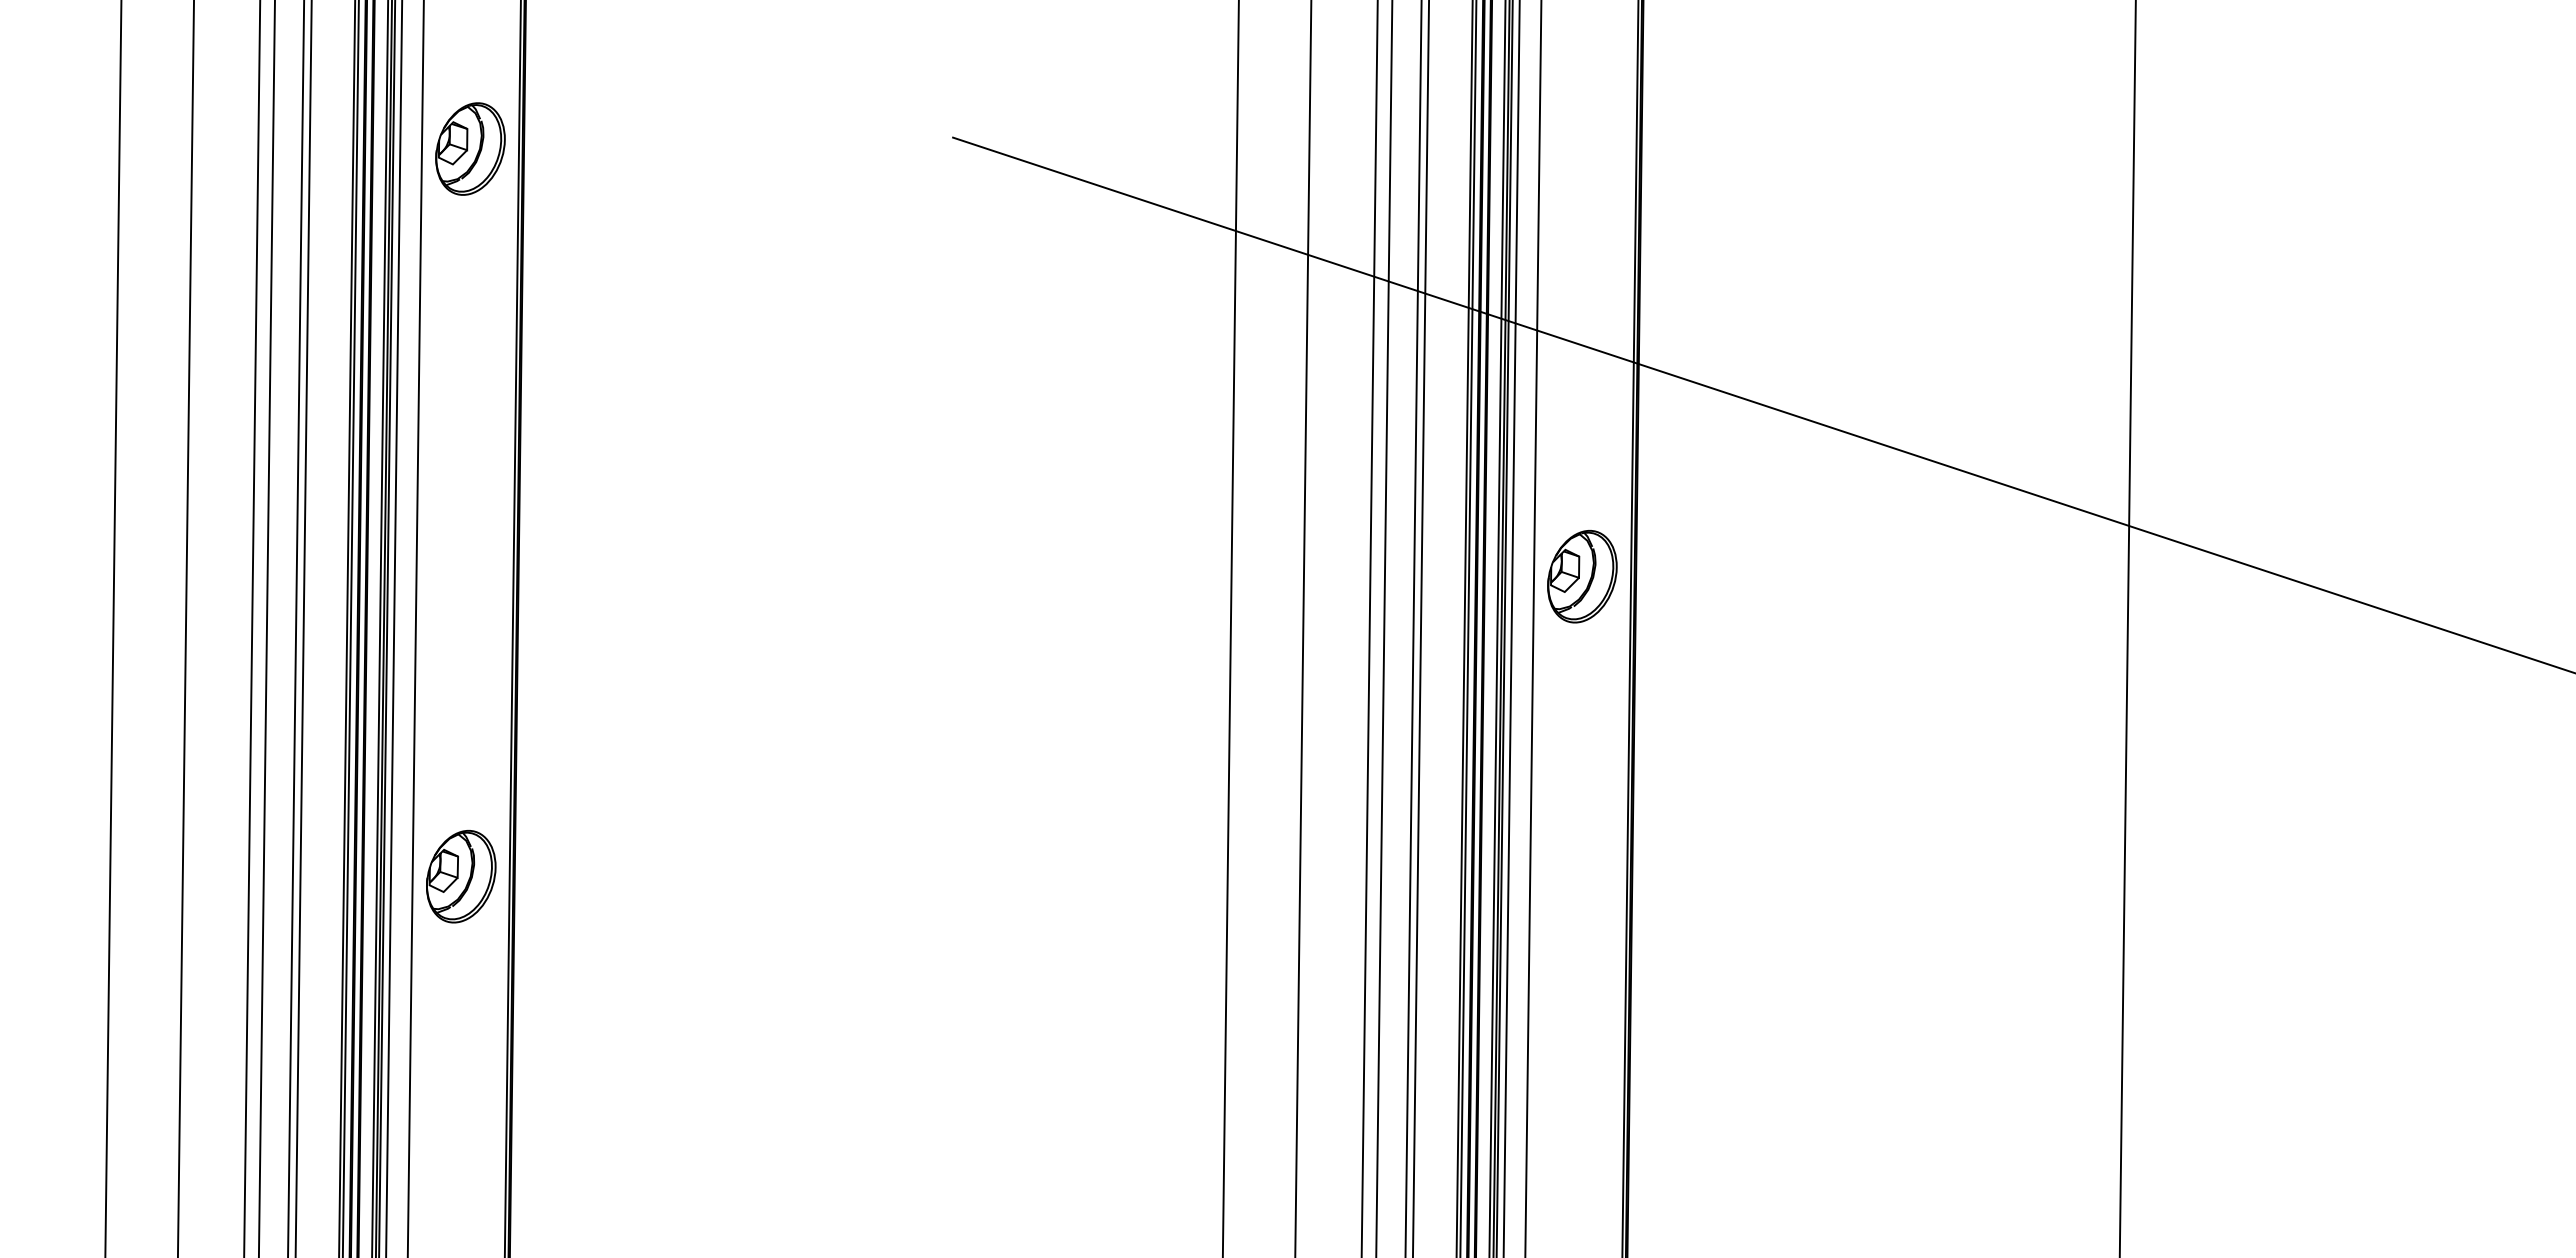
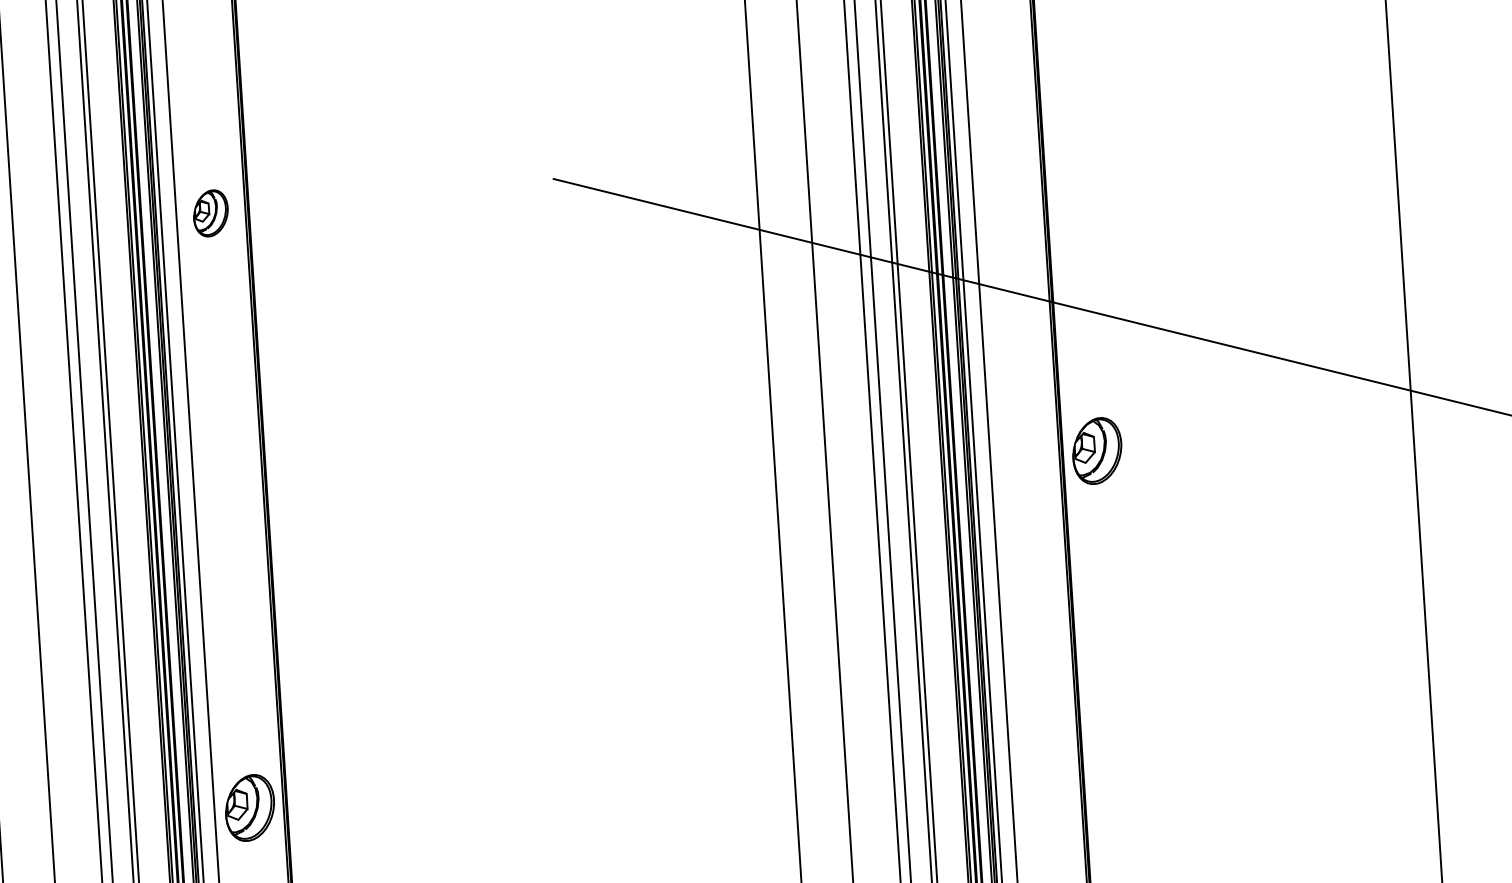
part: (470, 148) -> (210, 213), size x0.7
part: (1582, 576) -> (1097, 450), moved
part: (461, 876) -> (250, 807), moved

